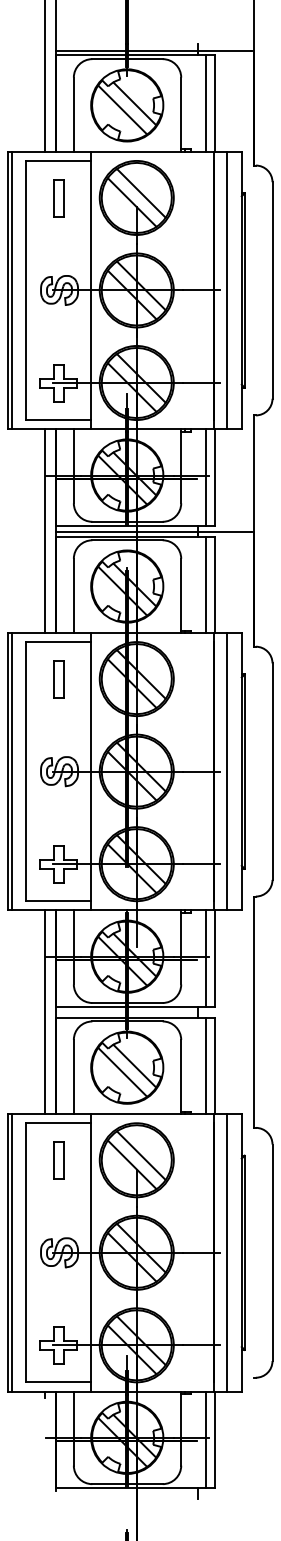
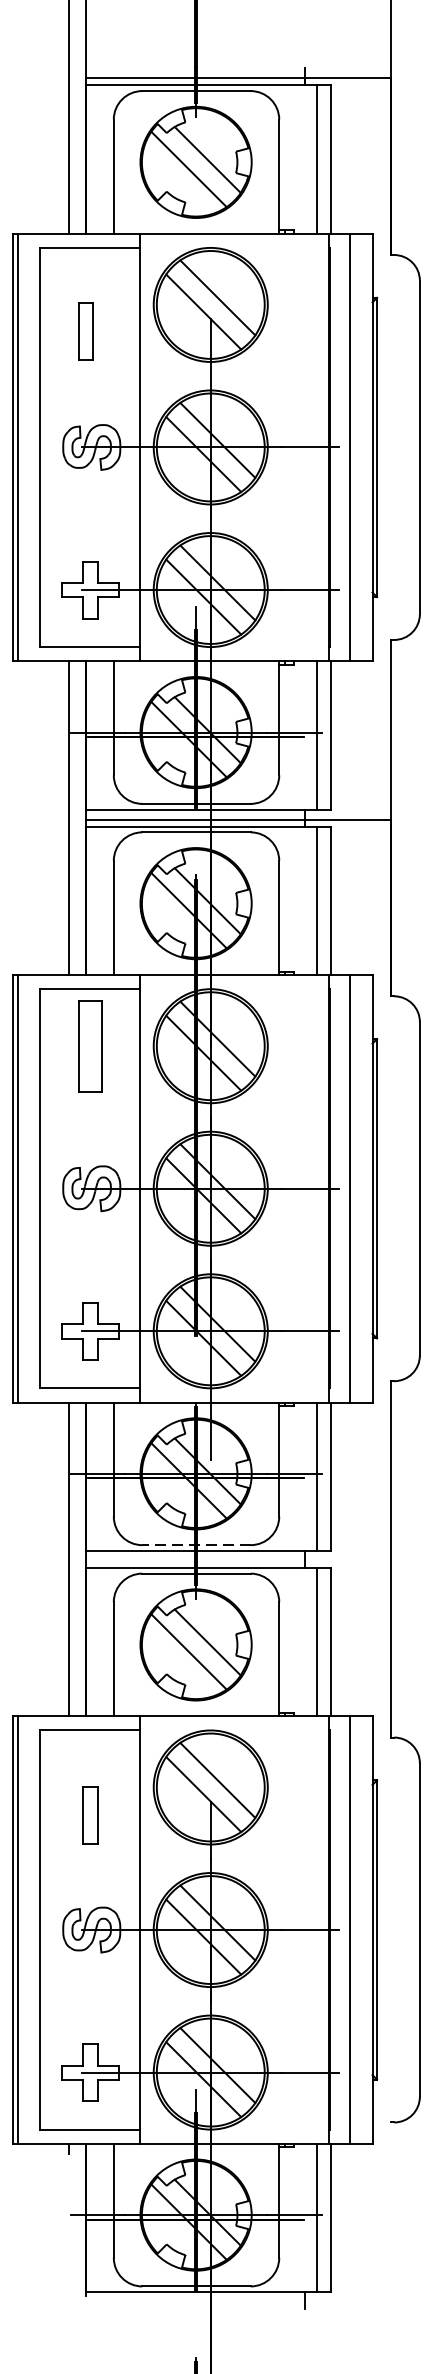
part: (58, 198) -> (85, 331), moved
part: (58, 679) -> (90, 1046), size x1.6
line: (127, 1002) -> (196, 1544), solid -> dashed
part: (58, 1160) -> (90, 1815), moved

